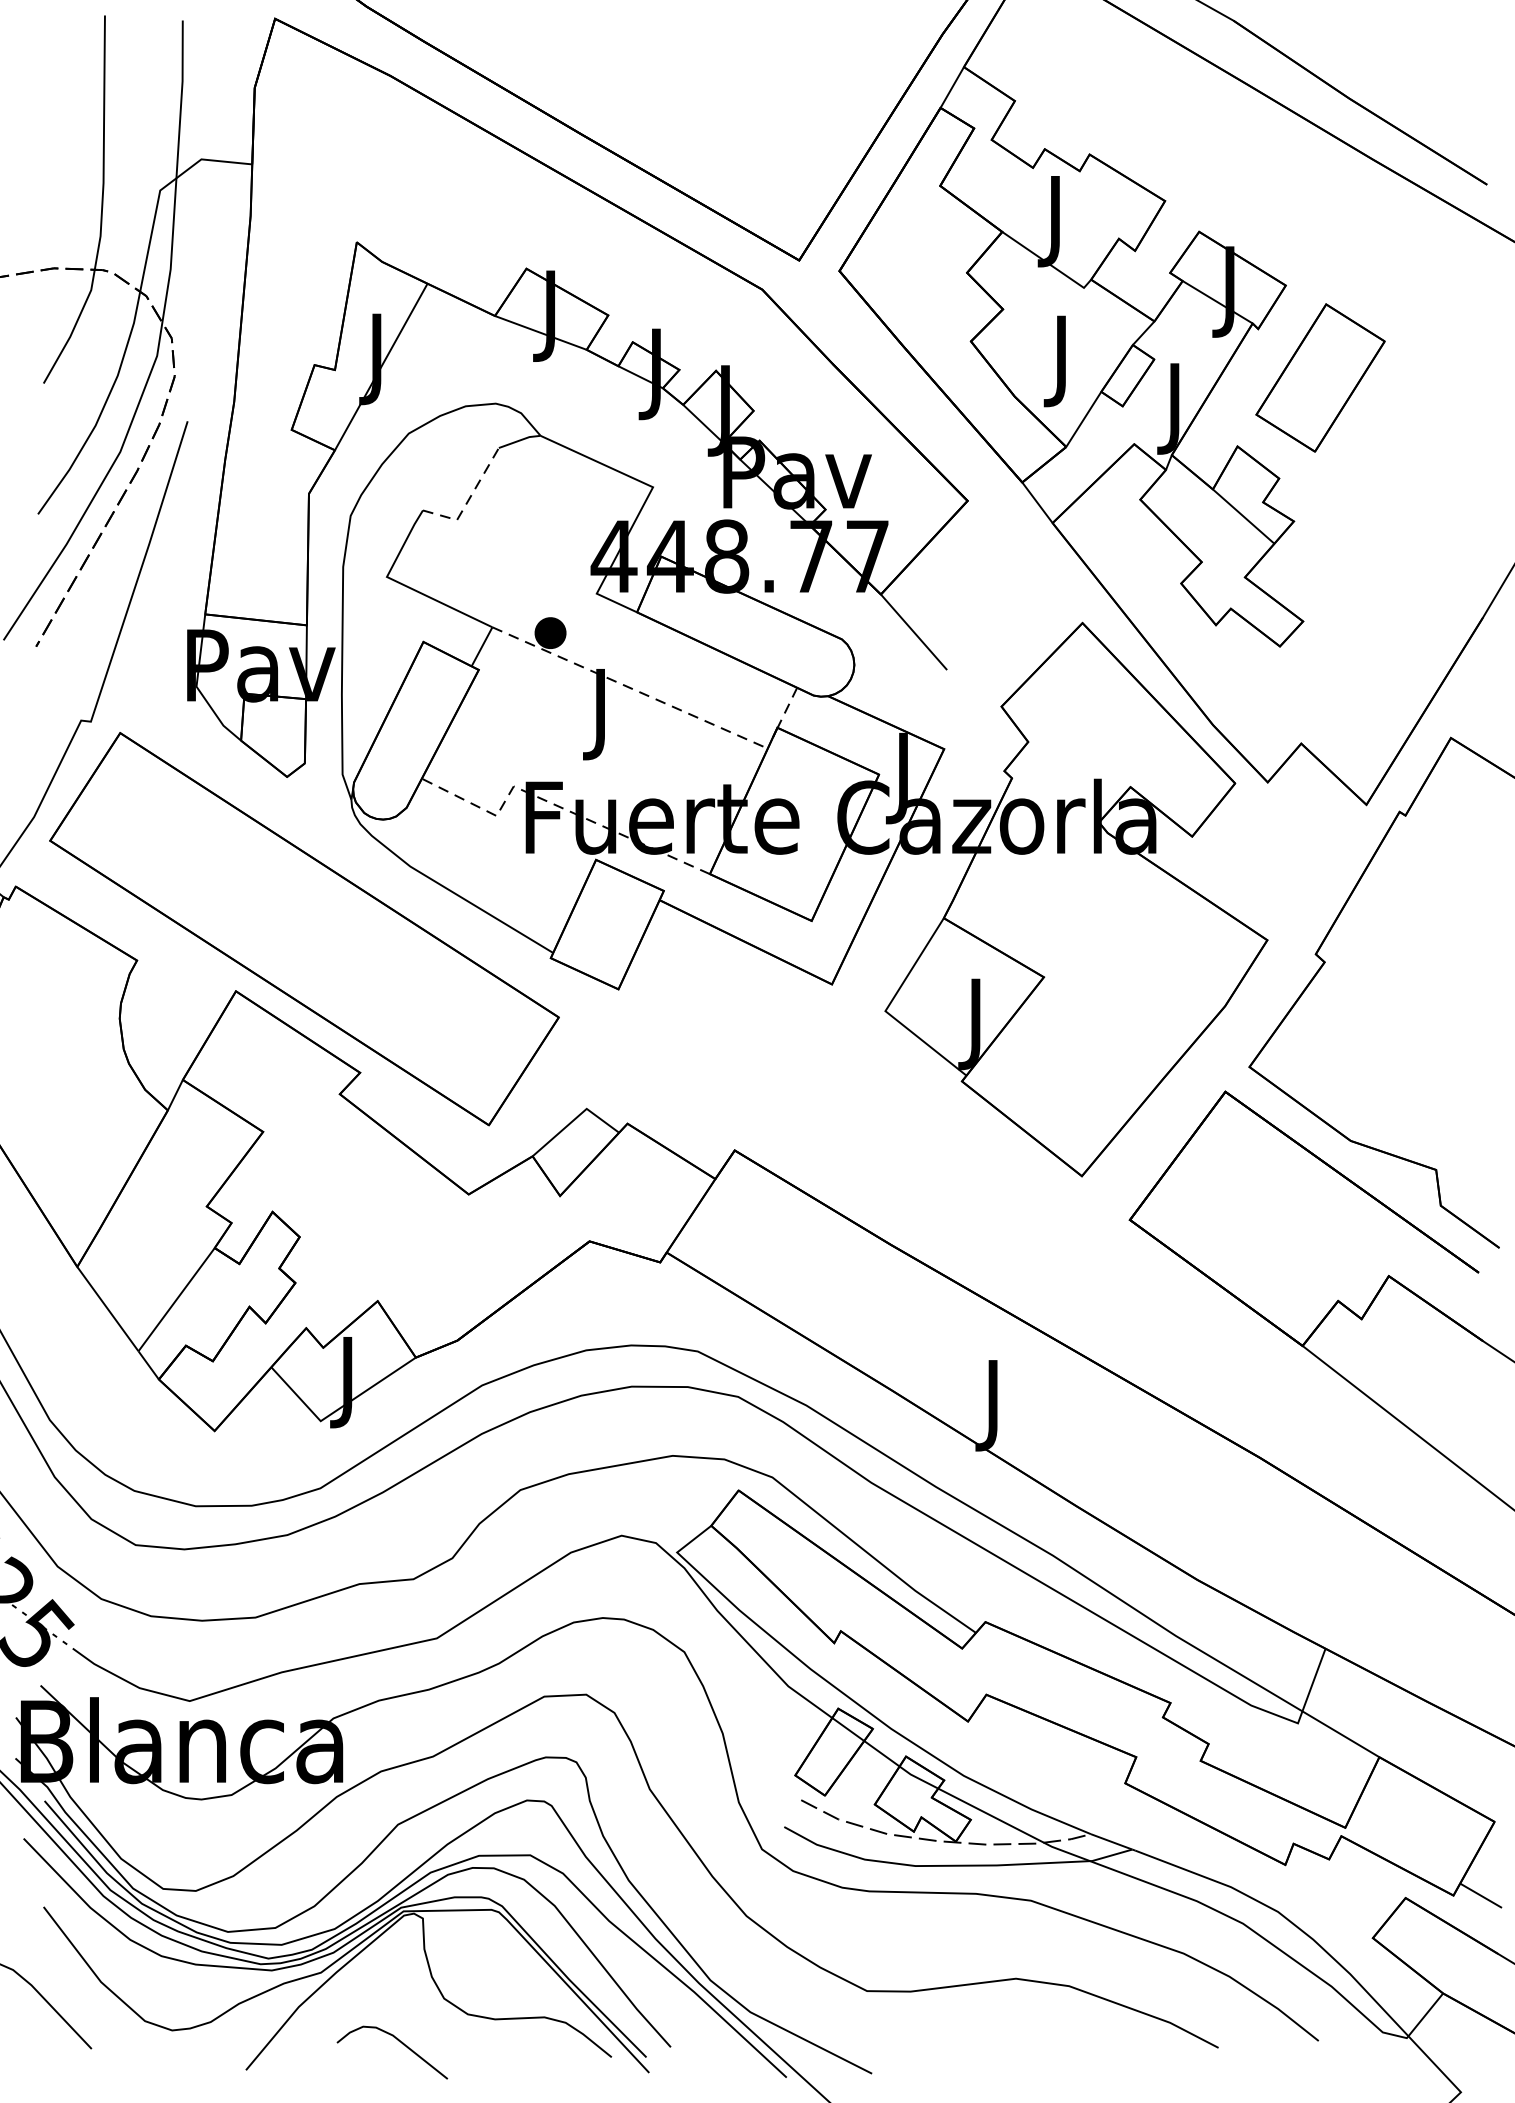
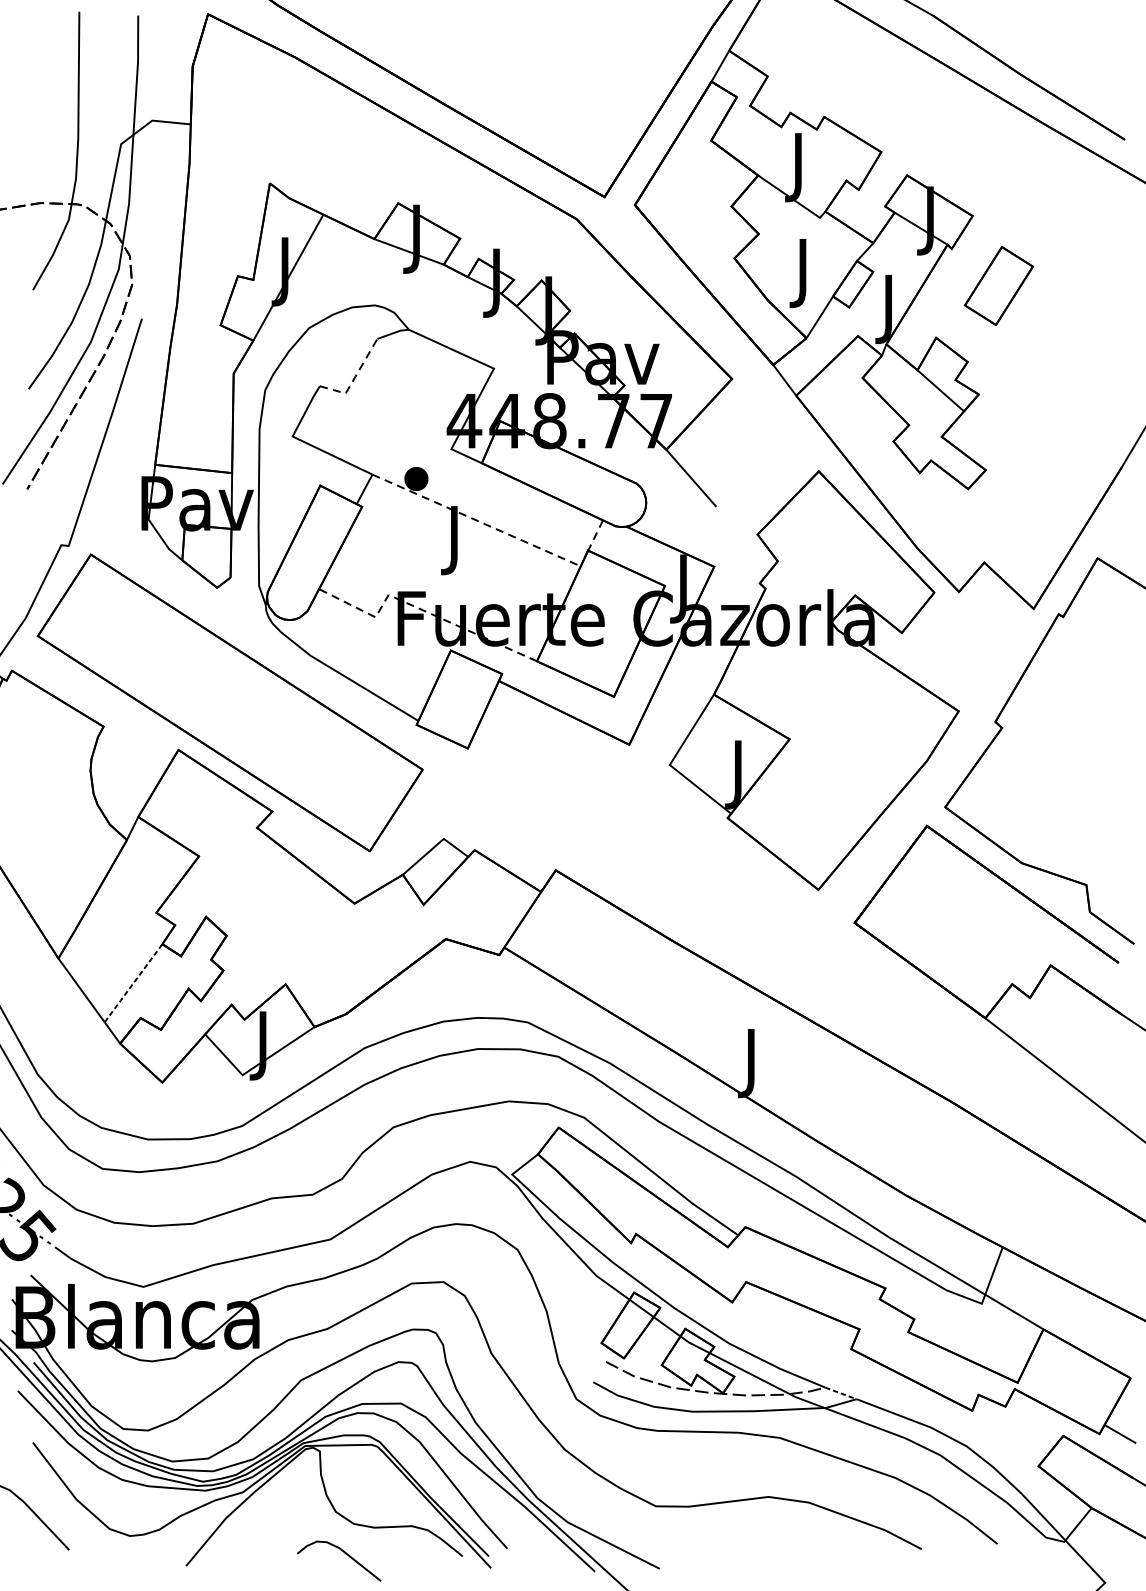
part: (1320, 377) -> (998, 285), size x0.7
line: (176, 1299) -> (133, 983), solid -> dashed
line: (1112, 1842) -> (841, 1393), solid -> dashed
curve: (398, 2041) -> (343, 1552), moved

